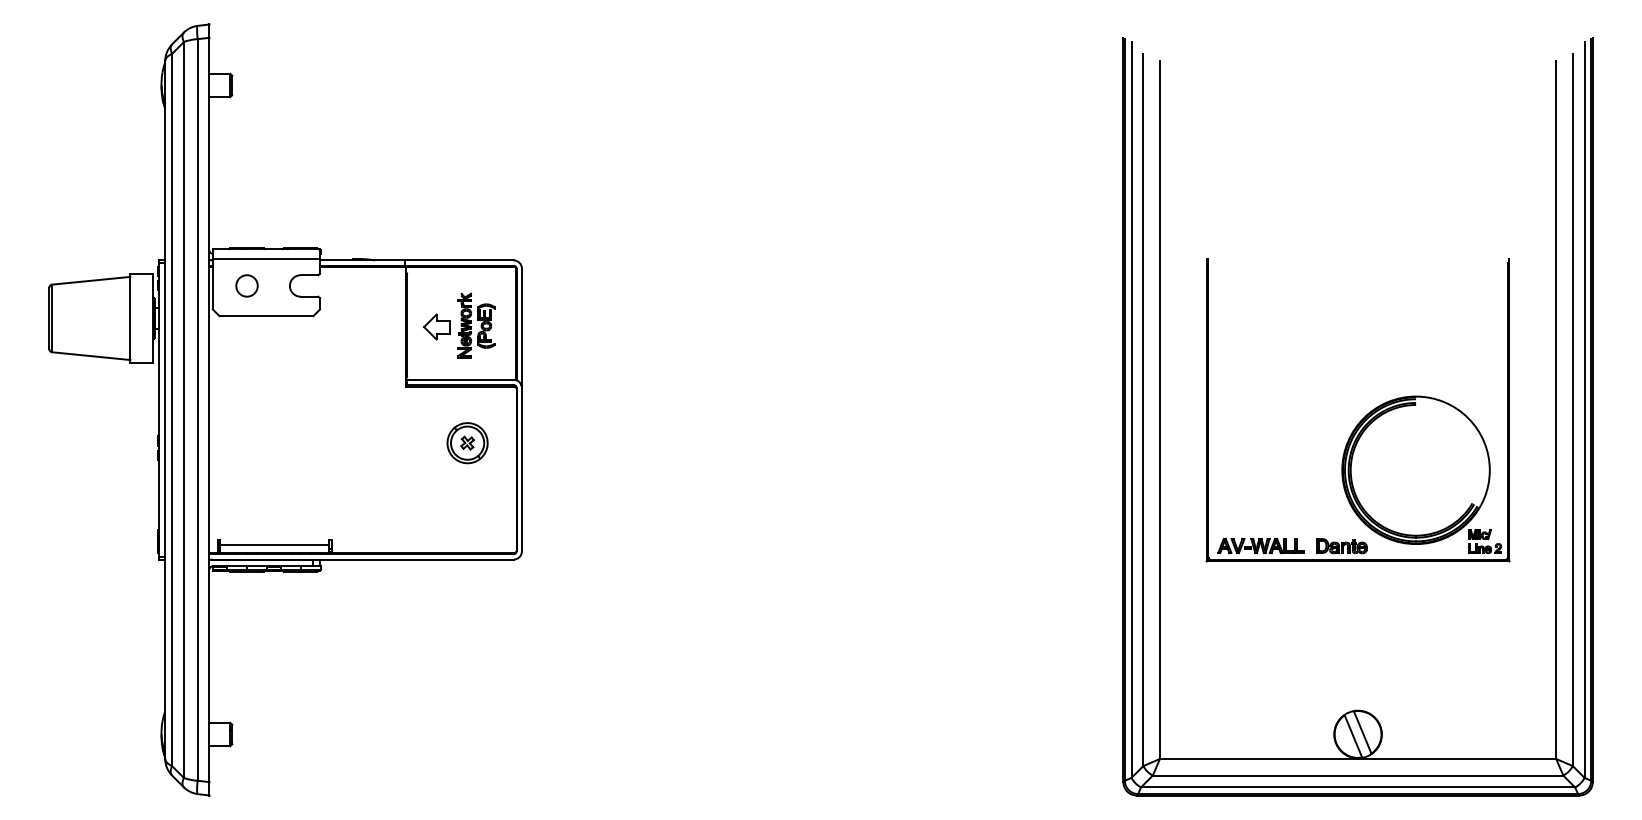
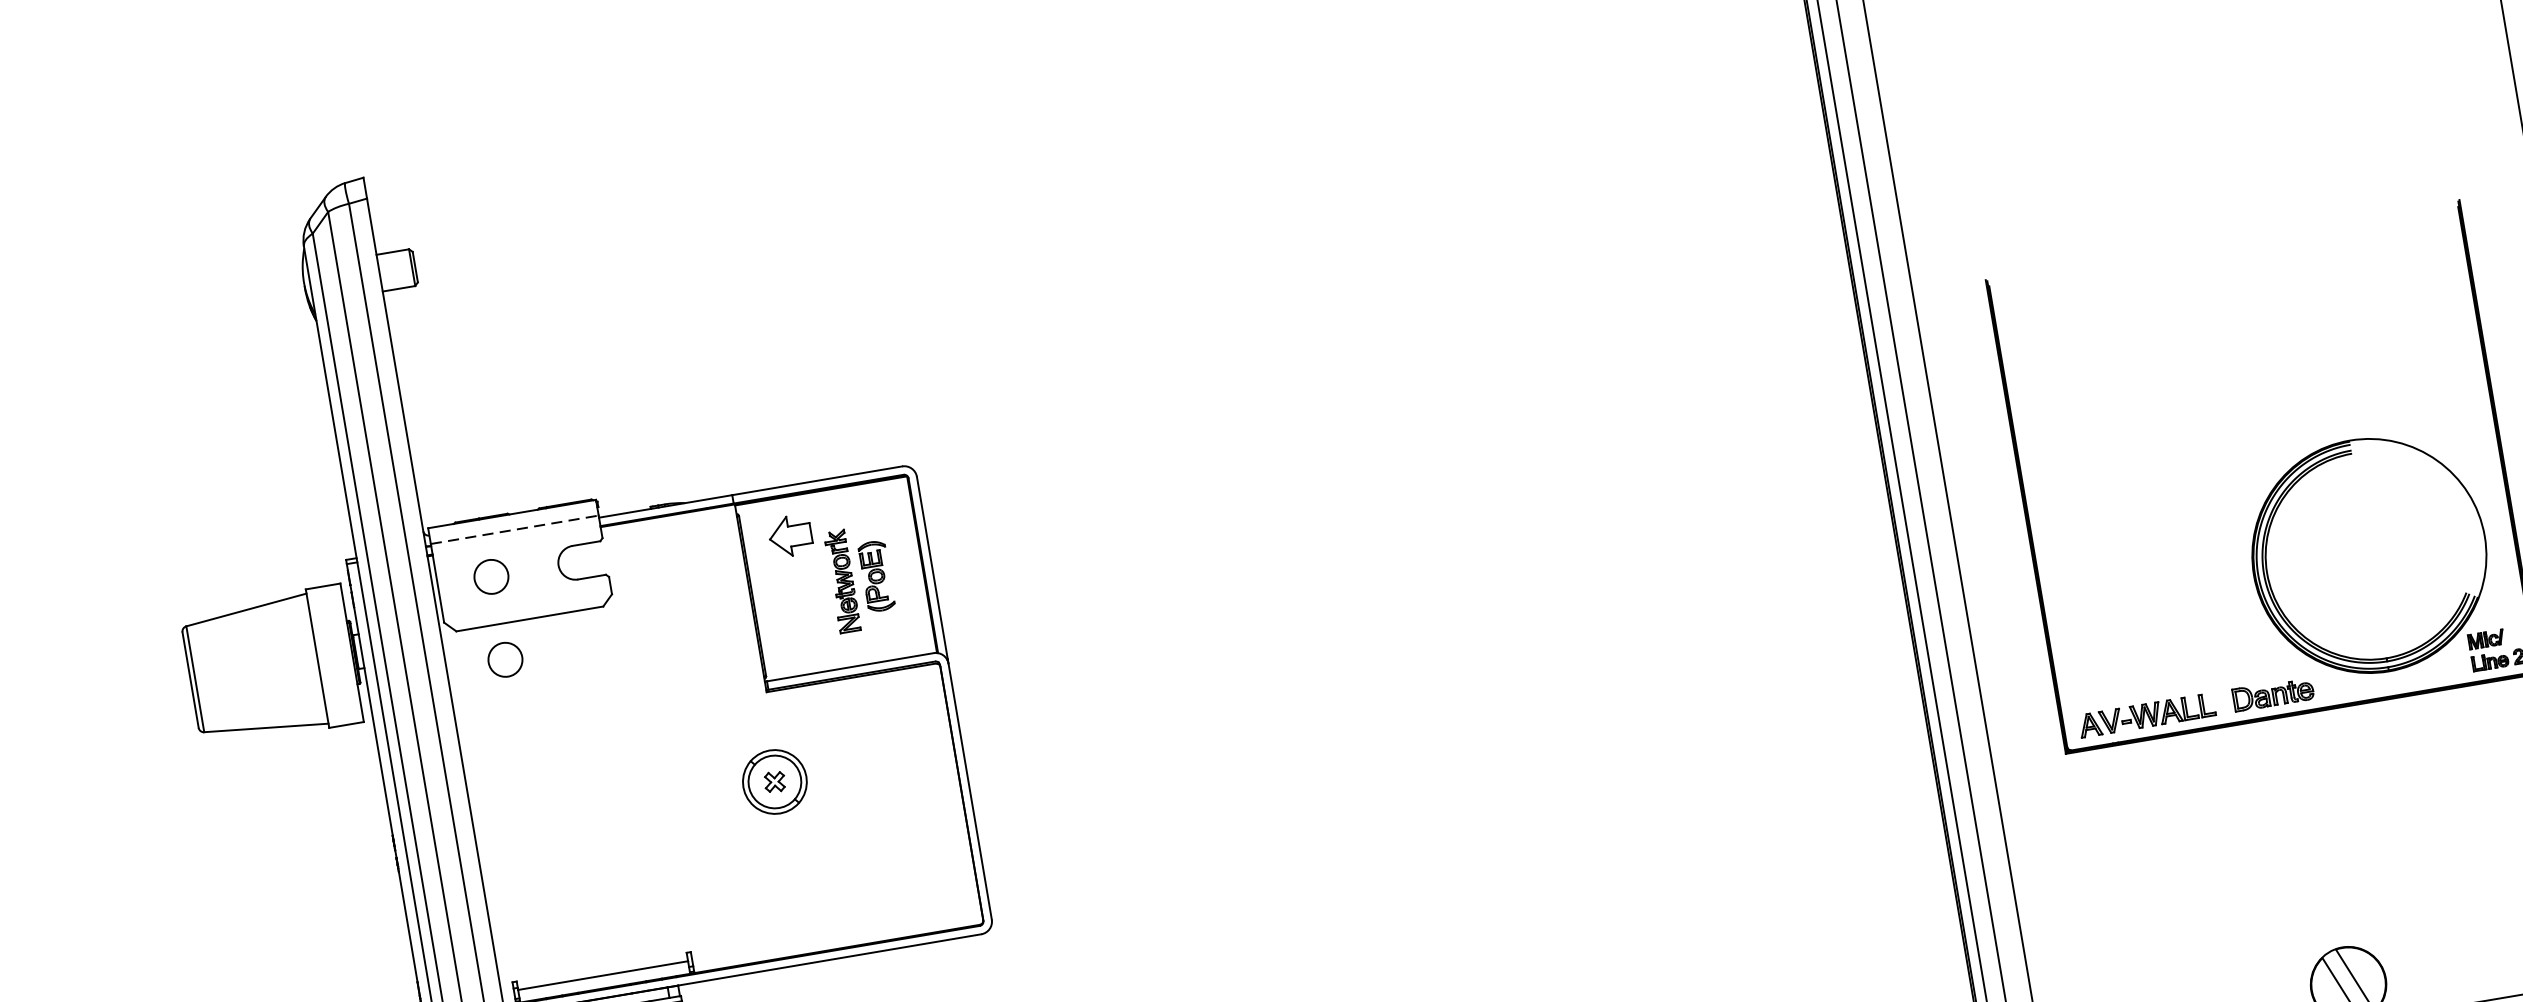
line: (266, 259) -> (514, 530), solid -> dashed
part: (436, 326) -> (789, 535), moved
circle: (246, 338) -> (504, 659), added
part: (467, 443) -> (774, 782), moved

